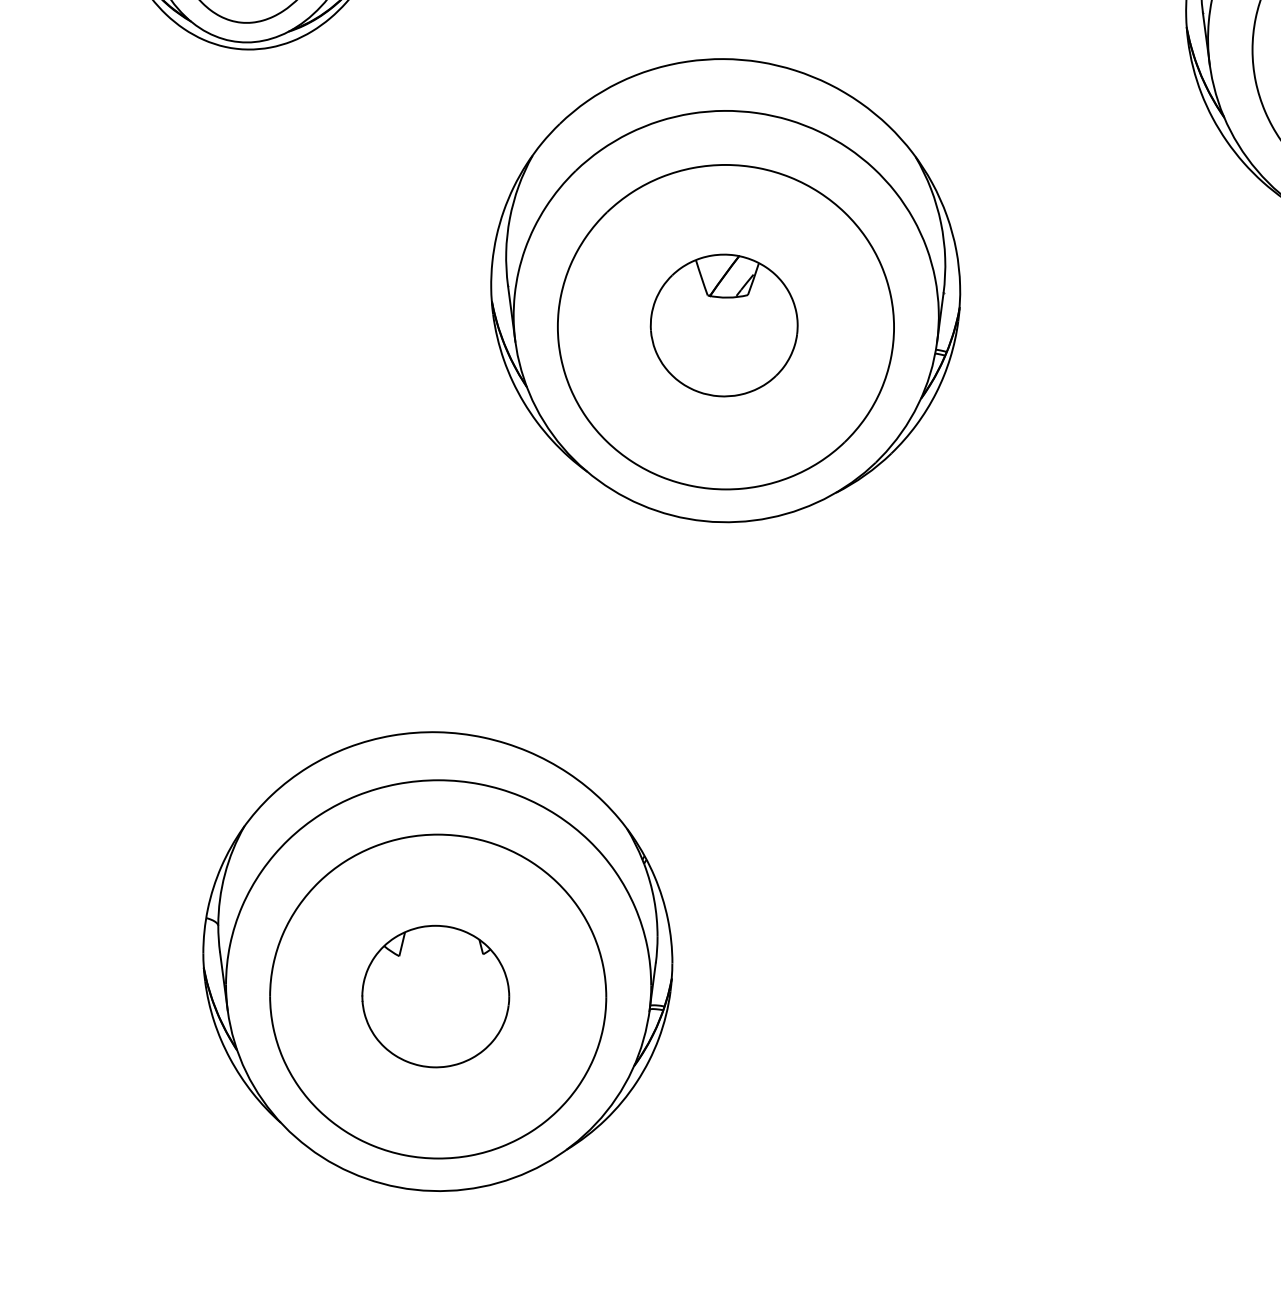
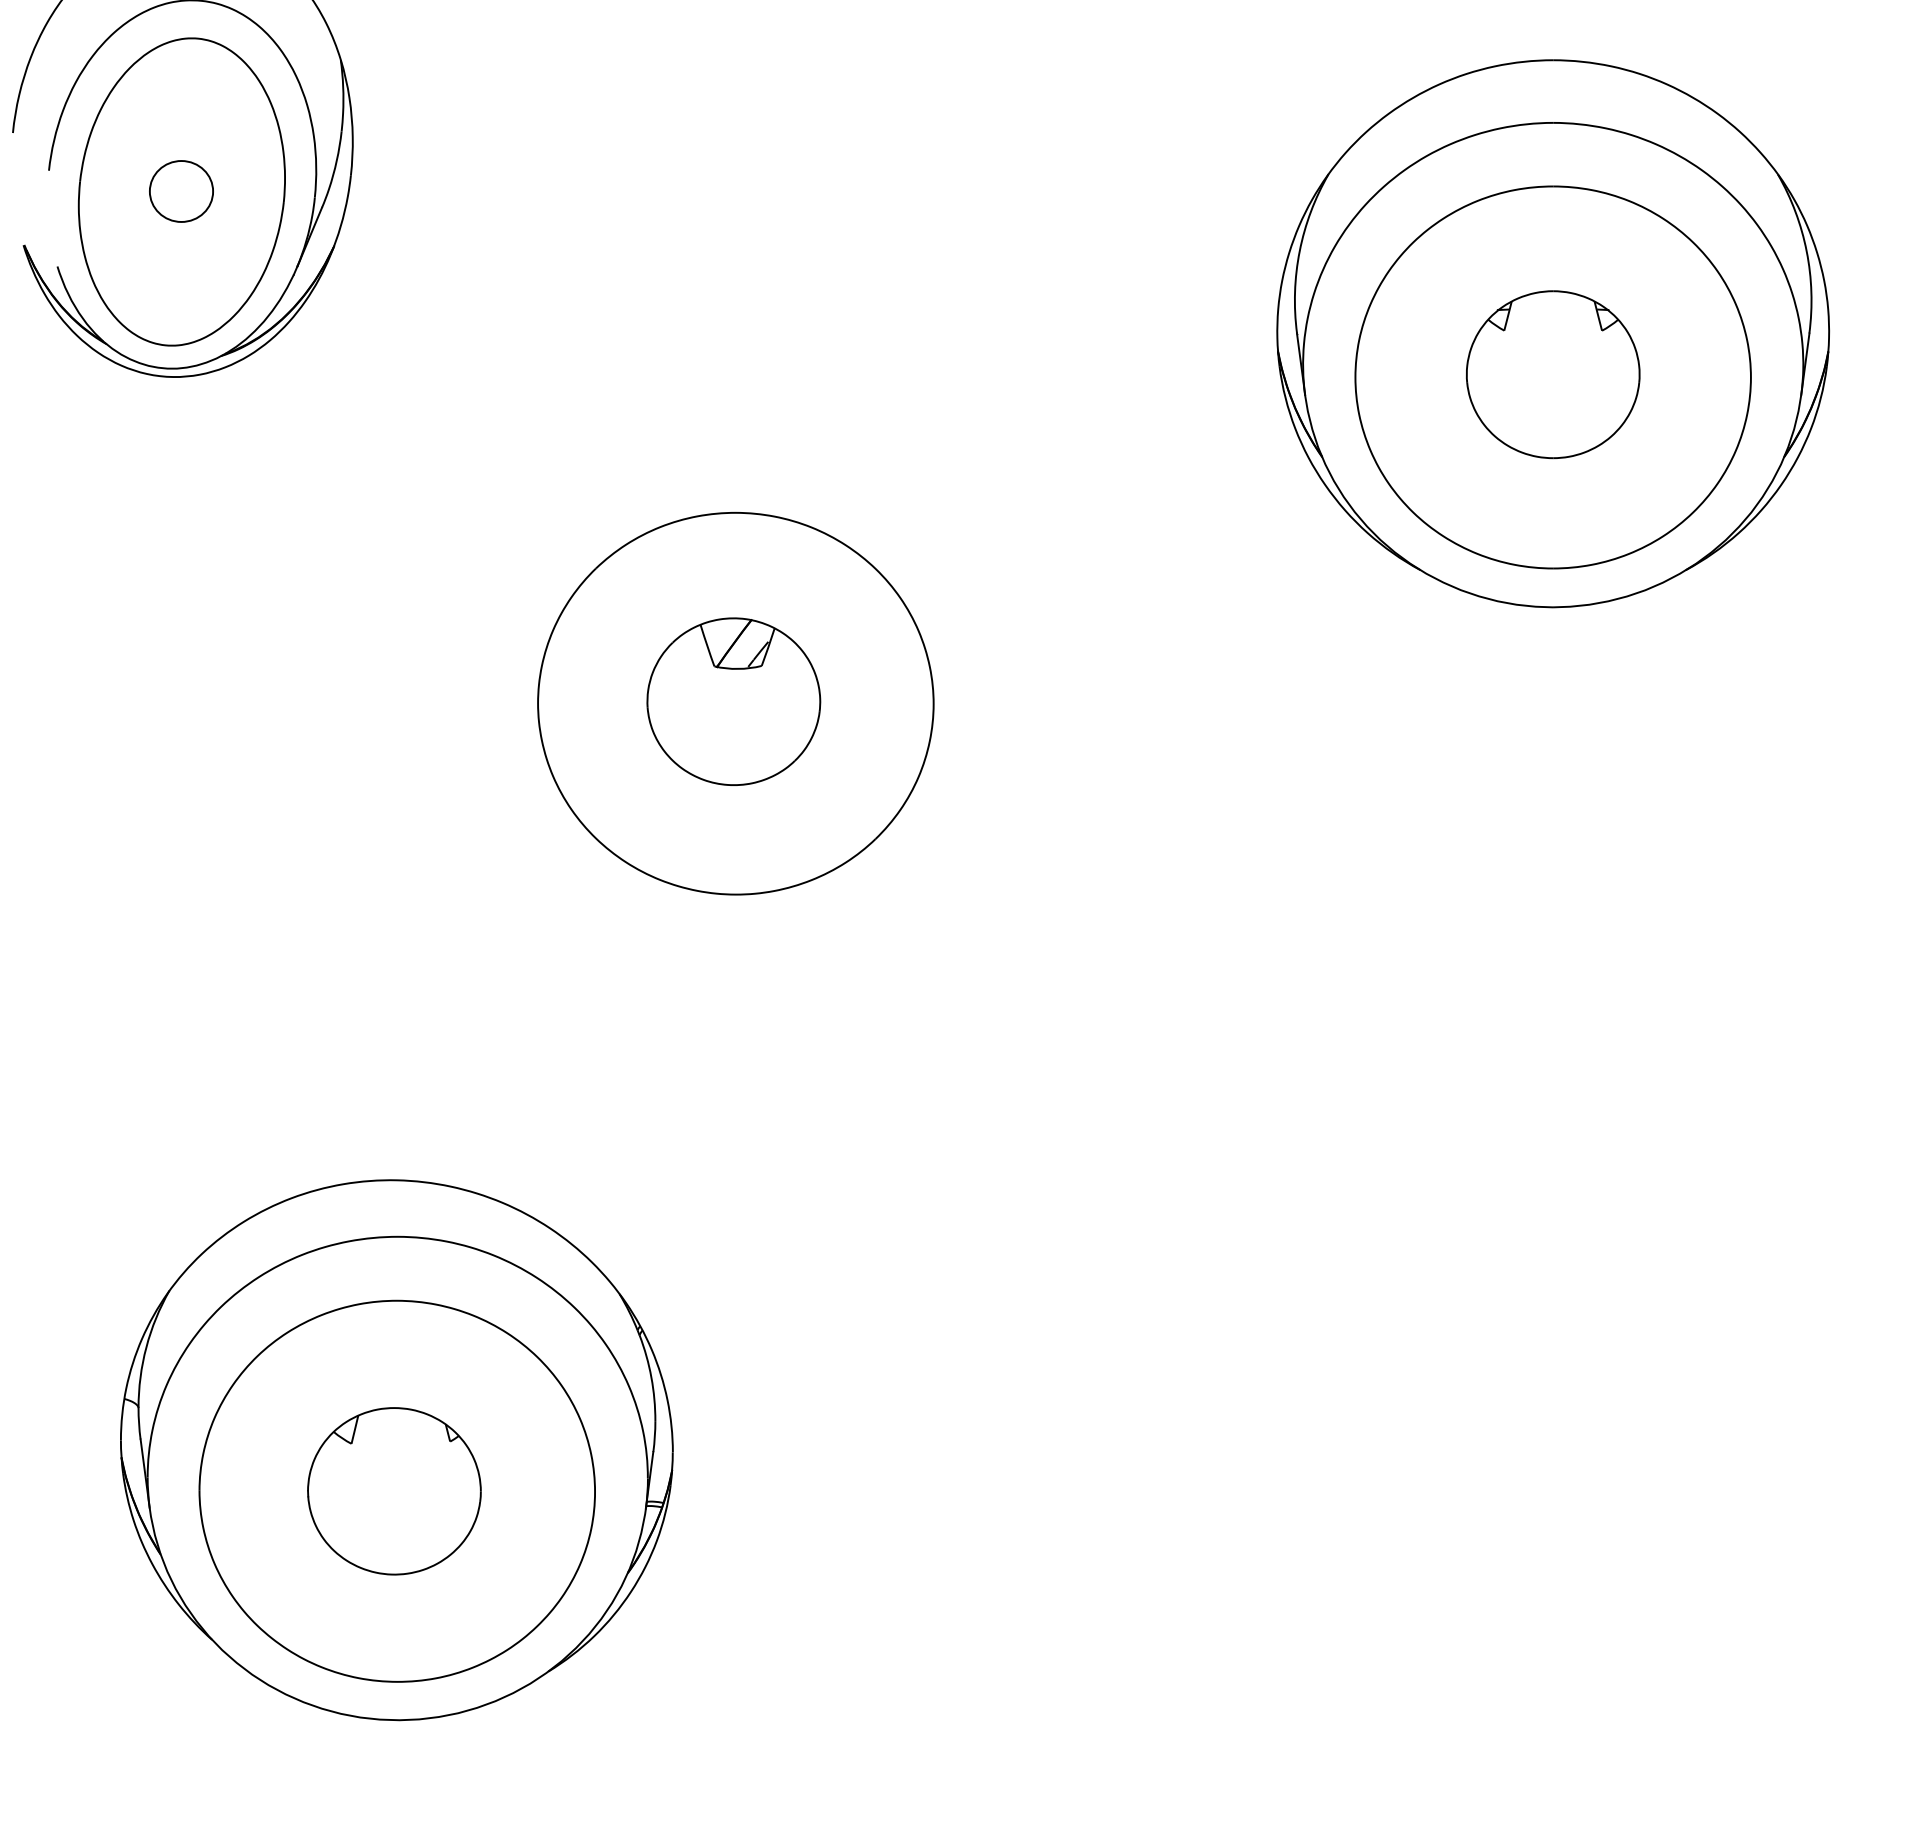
part: (725, 290) -> (735, 660), removed

